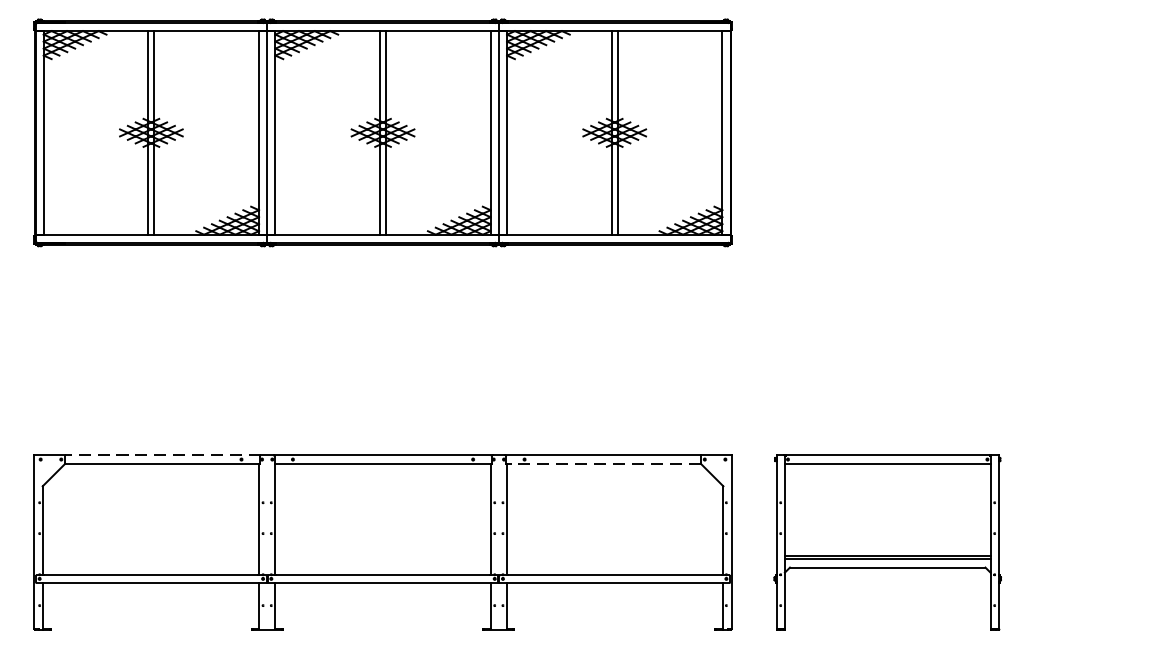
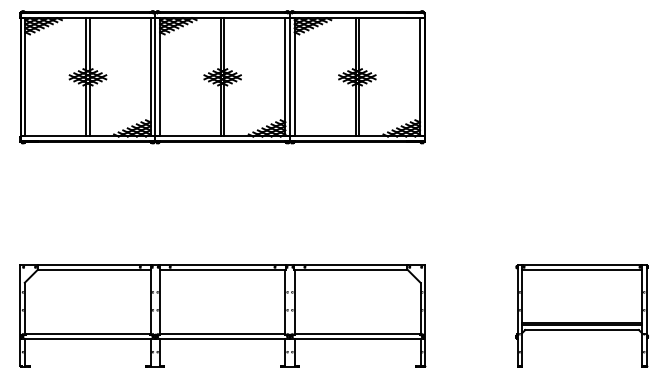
line: (162, 454) -> (94, 264), dashed -> solid
line: (602, 463) -> (350, 269), dashed -> solid
part: (886, 542) -> (581, 315), moved

